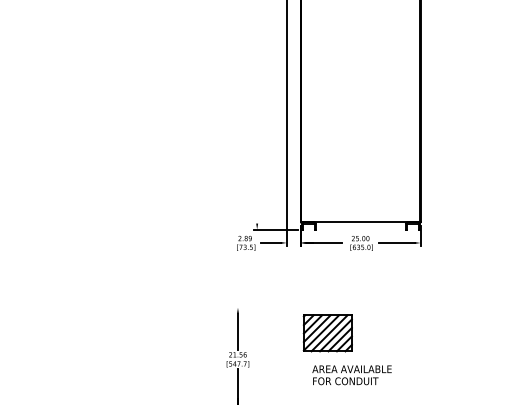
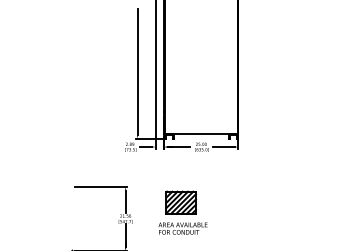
line: (257, 122) -> (137, 72), added
line: (197, 306) -> (100, 186), added
text: (351, 375) -> (182, 228), moved

